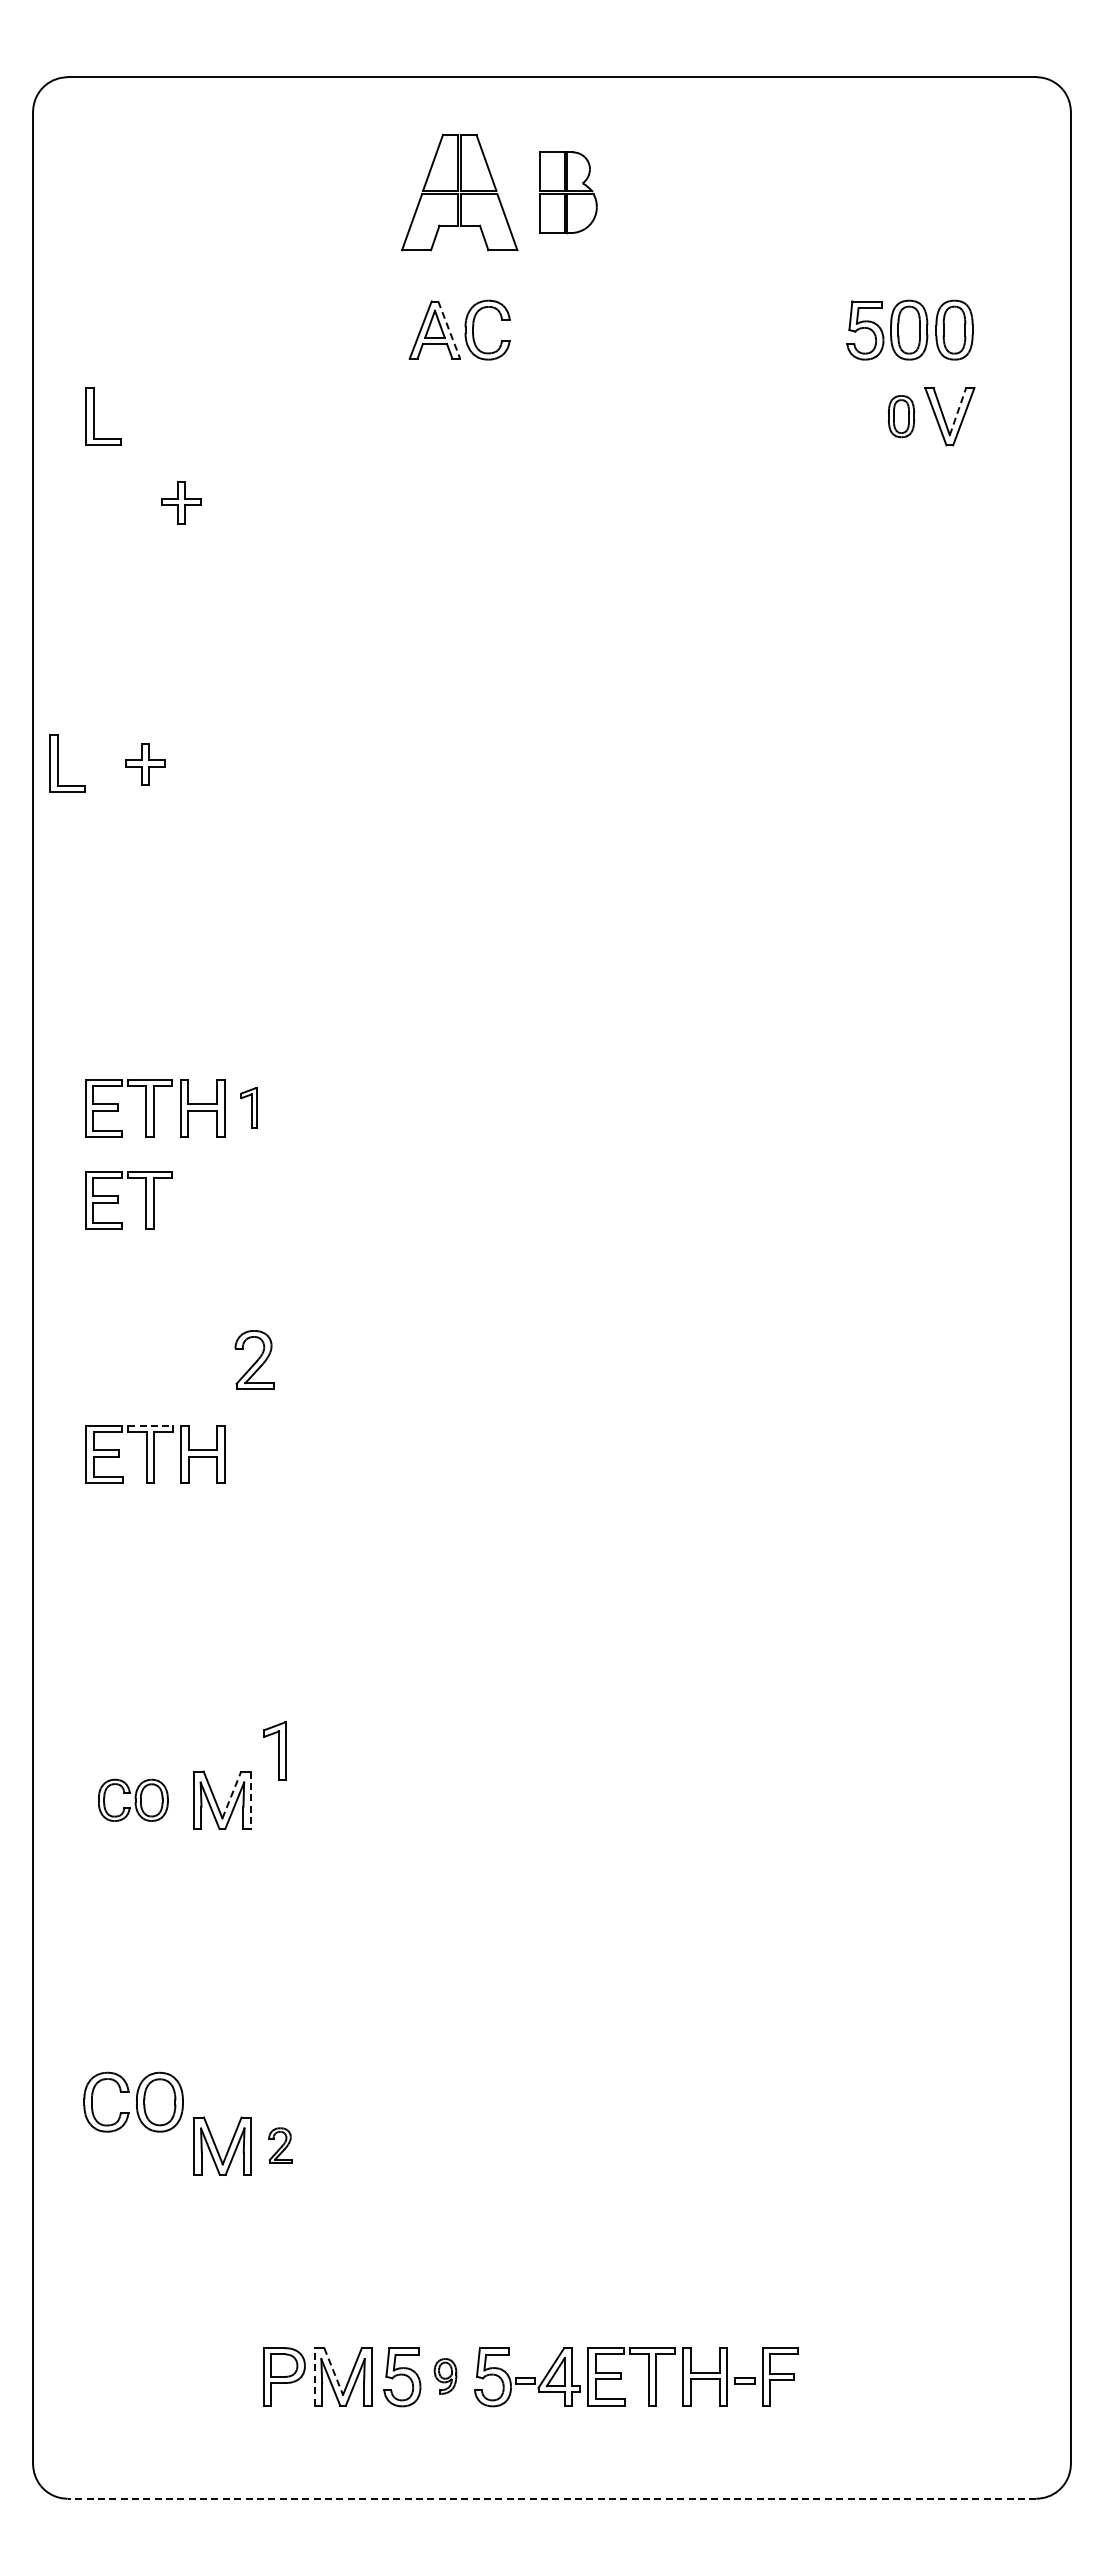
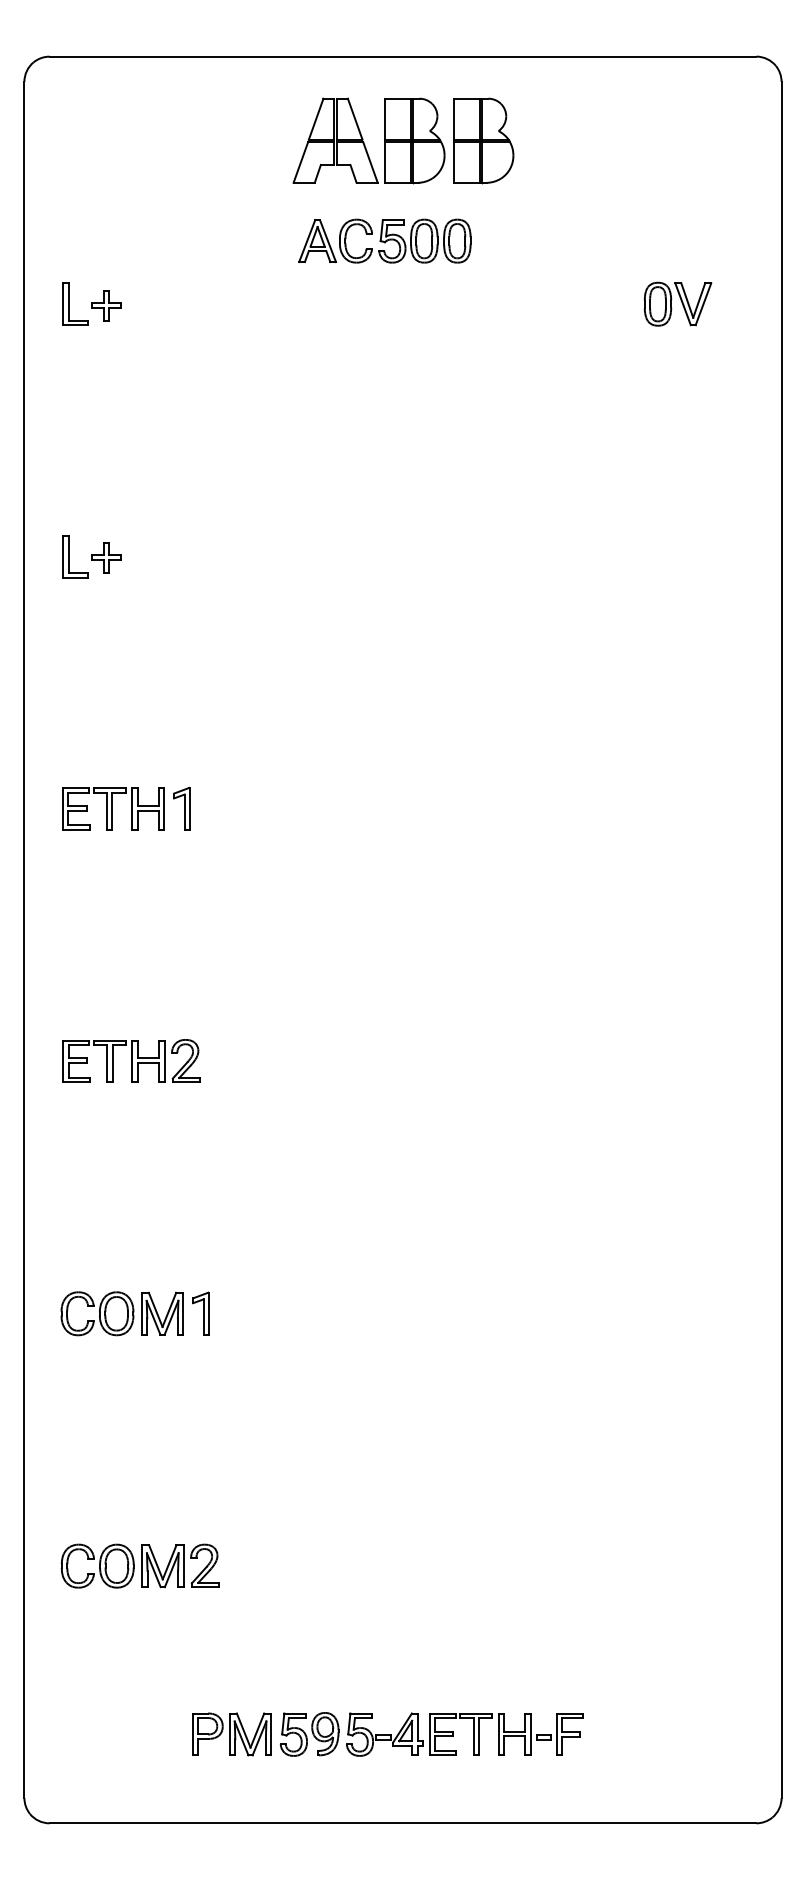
part: (568, 192) -> (415, 140), size x1.43
part: (662, 192) -> (483, 140), added
part: (909, 329) -> (424, 240), moved
line: (449, 330) -> (328, 241), dashed -> solid
line: (958, 411) -> (699, 300), dashed -> solid
part: (901, 416) -> (657, 304), size x1.43
part: (181, 502) -> (106, 305), moved
part: (58, 763) -> (69, 556), moved
part: (248, 1107) -> (181, 808), size x1.43
part: (118, 1200) -> (86, 876), removed
part: (254, 1359) -> (185, 1060), moved
line: (150, 1425) -> (110, 1040), dashed -> solid
part: (274, 1750) -> (200, 1313), moved
line: (232, 1794) -> (169, 1309), dashed -> solid
part: (133, 1800) -> (97, 1313), size x1.43
line: (250, 1800) -> (183, 1313), dashed -> solid
part: (133, 2101) -> (97, 1565), moved
part: (280, 2145) -> (204, 1565), size x1.67
line: (333, 2372) -> (243, 1731), dashed -> solid
line: (314, 2376) -> (229, 1734), dashed -> solid
part: (445, 2376) -> (325, 1734), size x1.67
line: (551, 2498) -> (402, 1823), dashed -> solid

